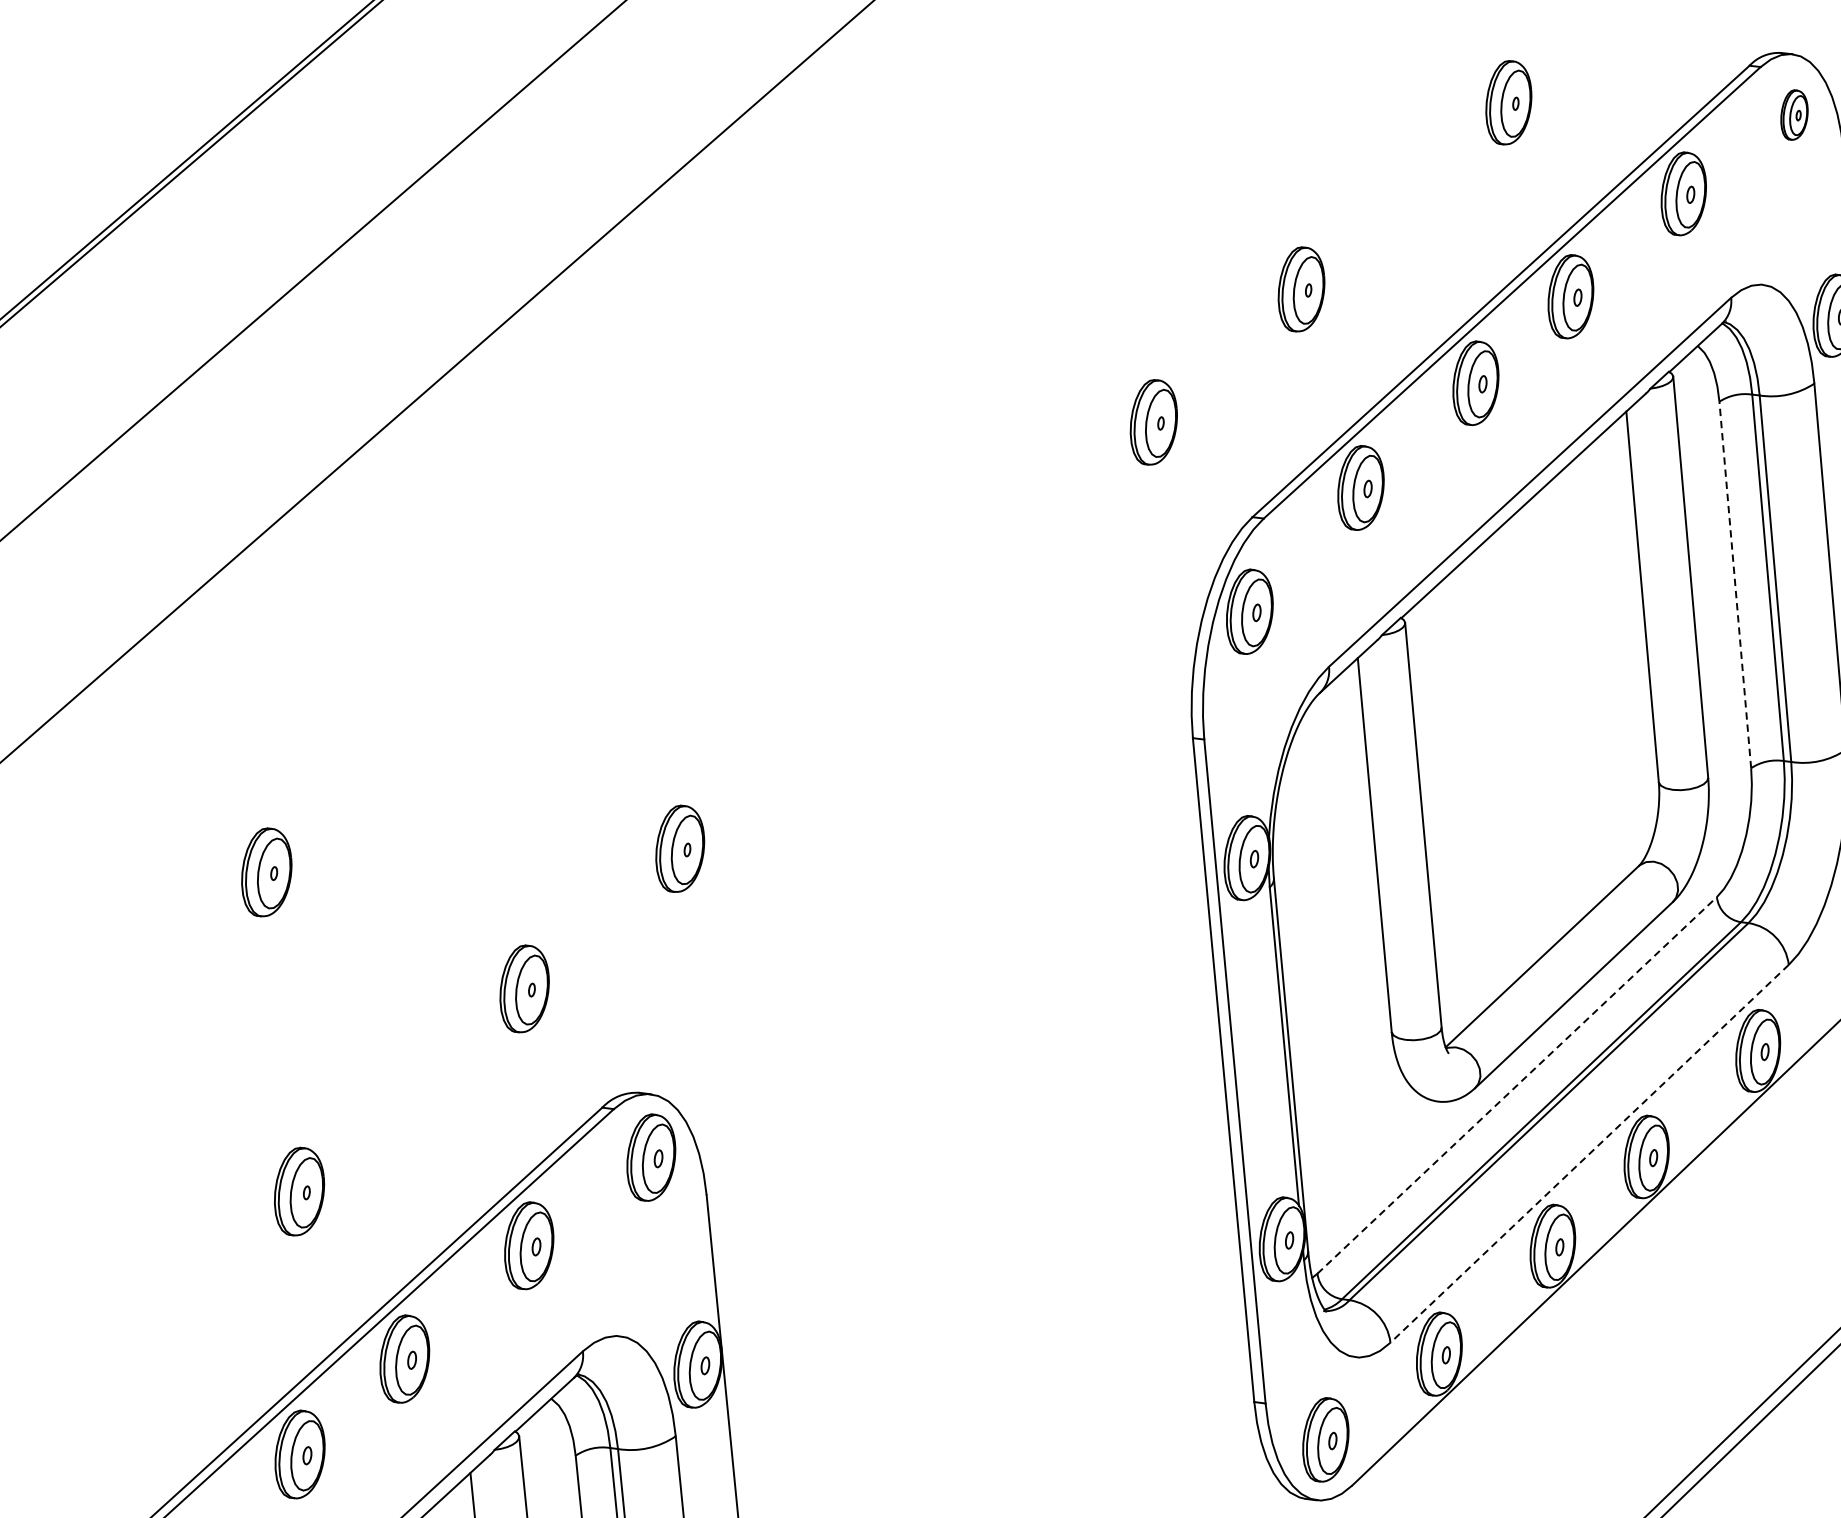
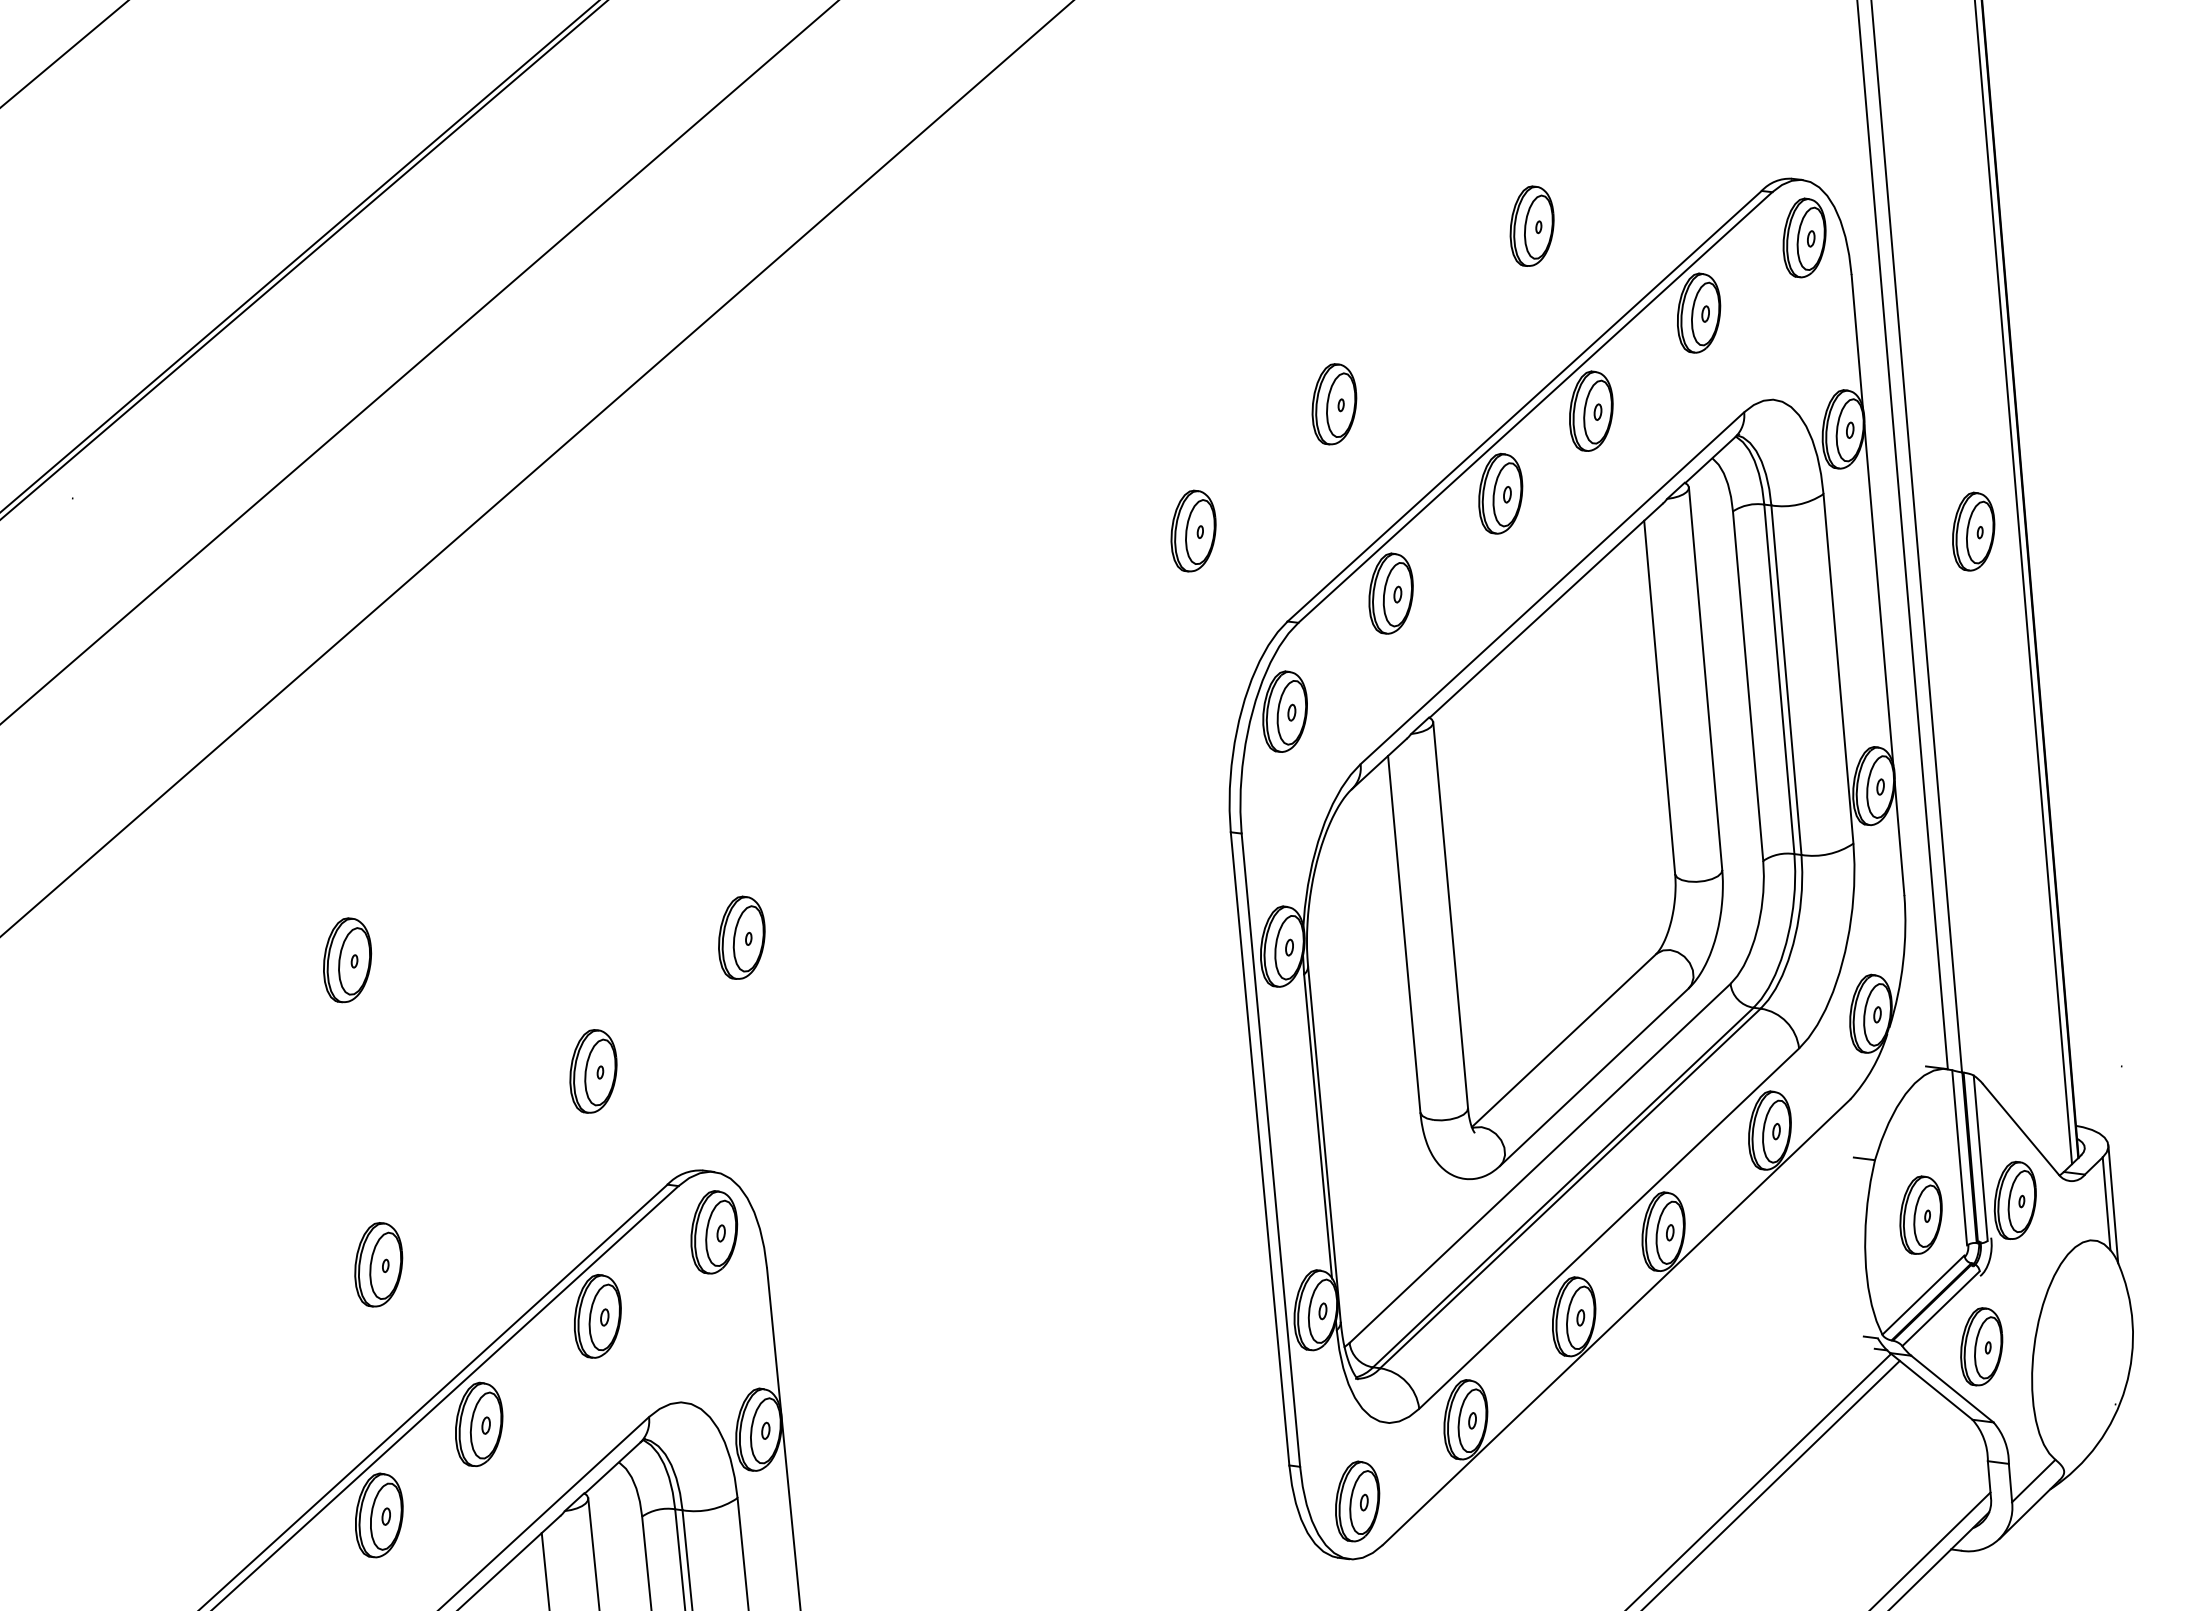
part: (1794, 114) -> (1804, 237), size x1.67
line: (1735, 584) -> (1748, 685), dashed -> solid
line: (1517, 1085) -> (1540, 1163), dashed -> solid
line: (1589, 1153) -> (1609, 1228), dashed -> solid

